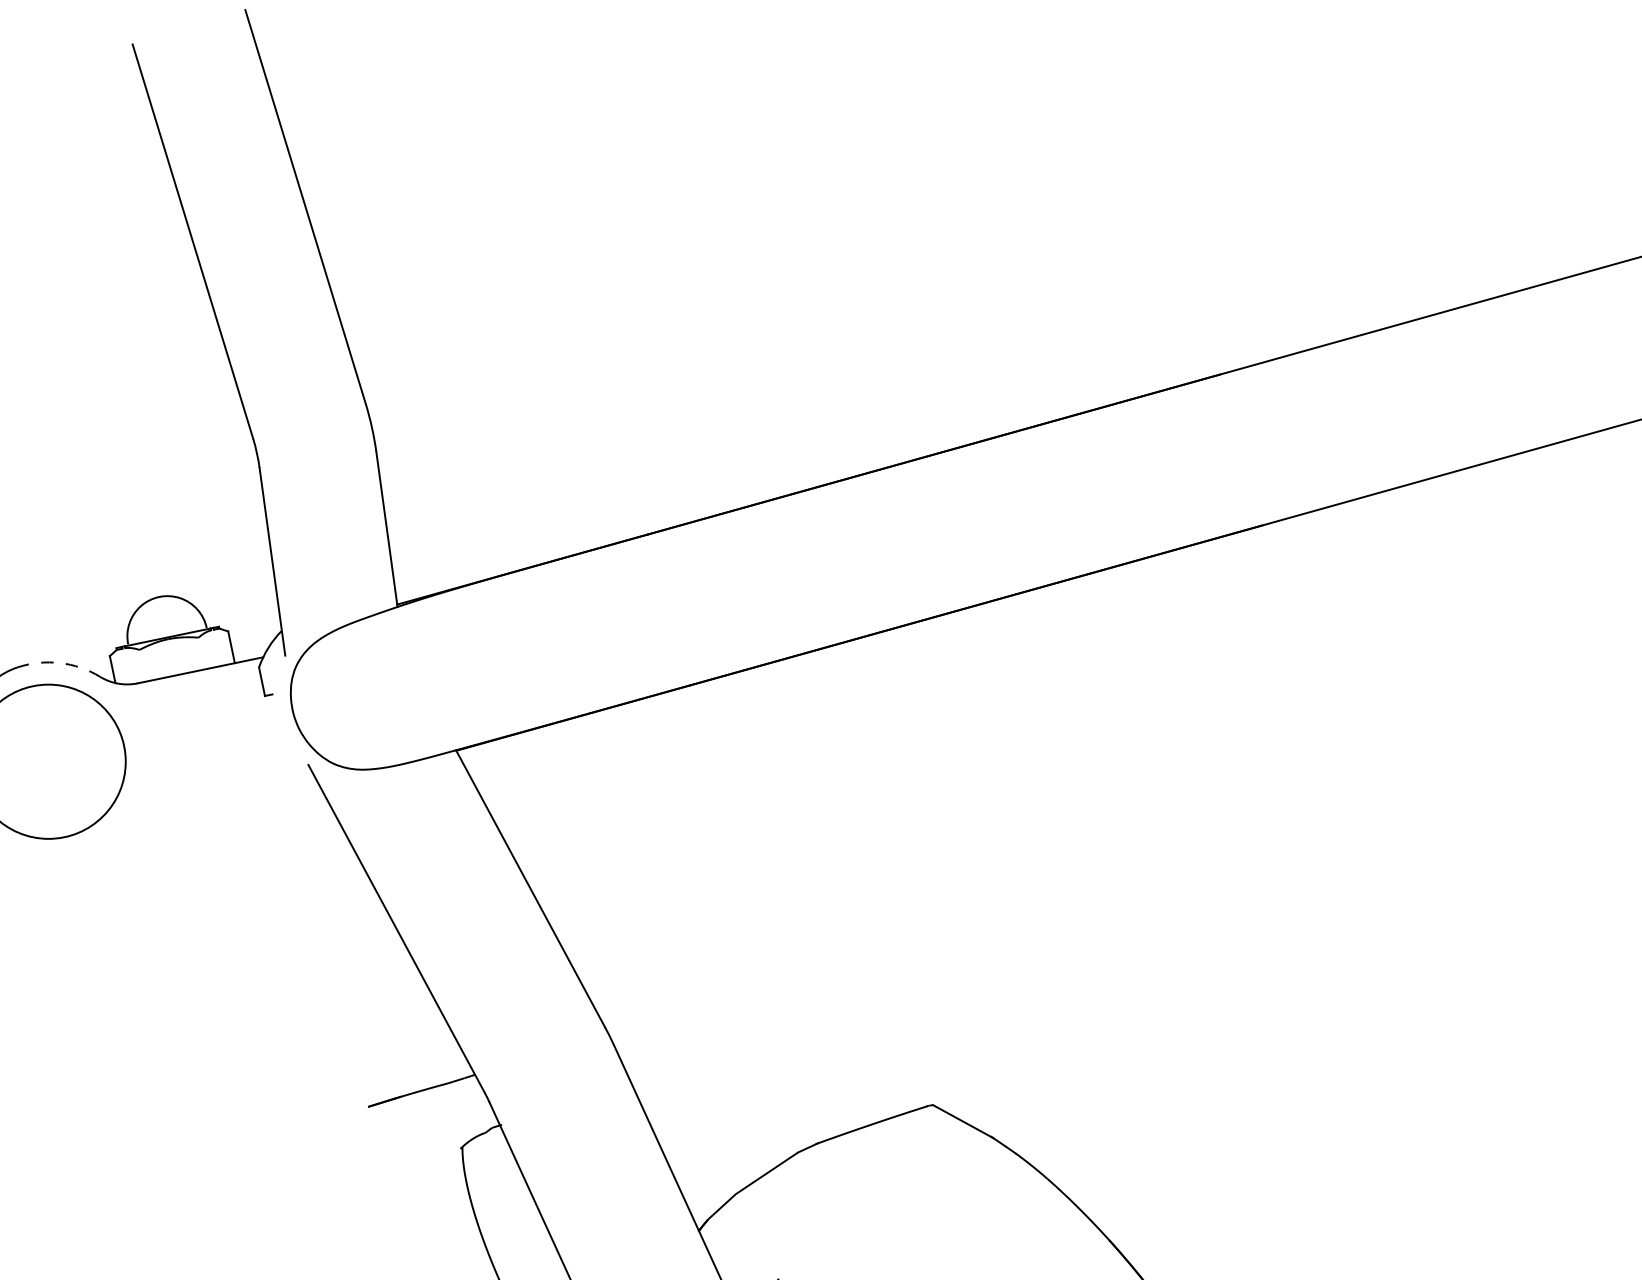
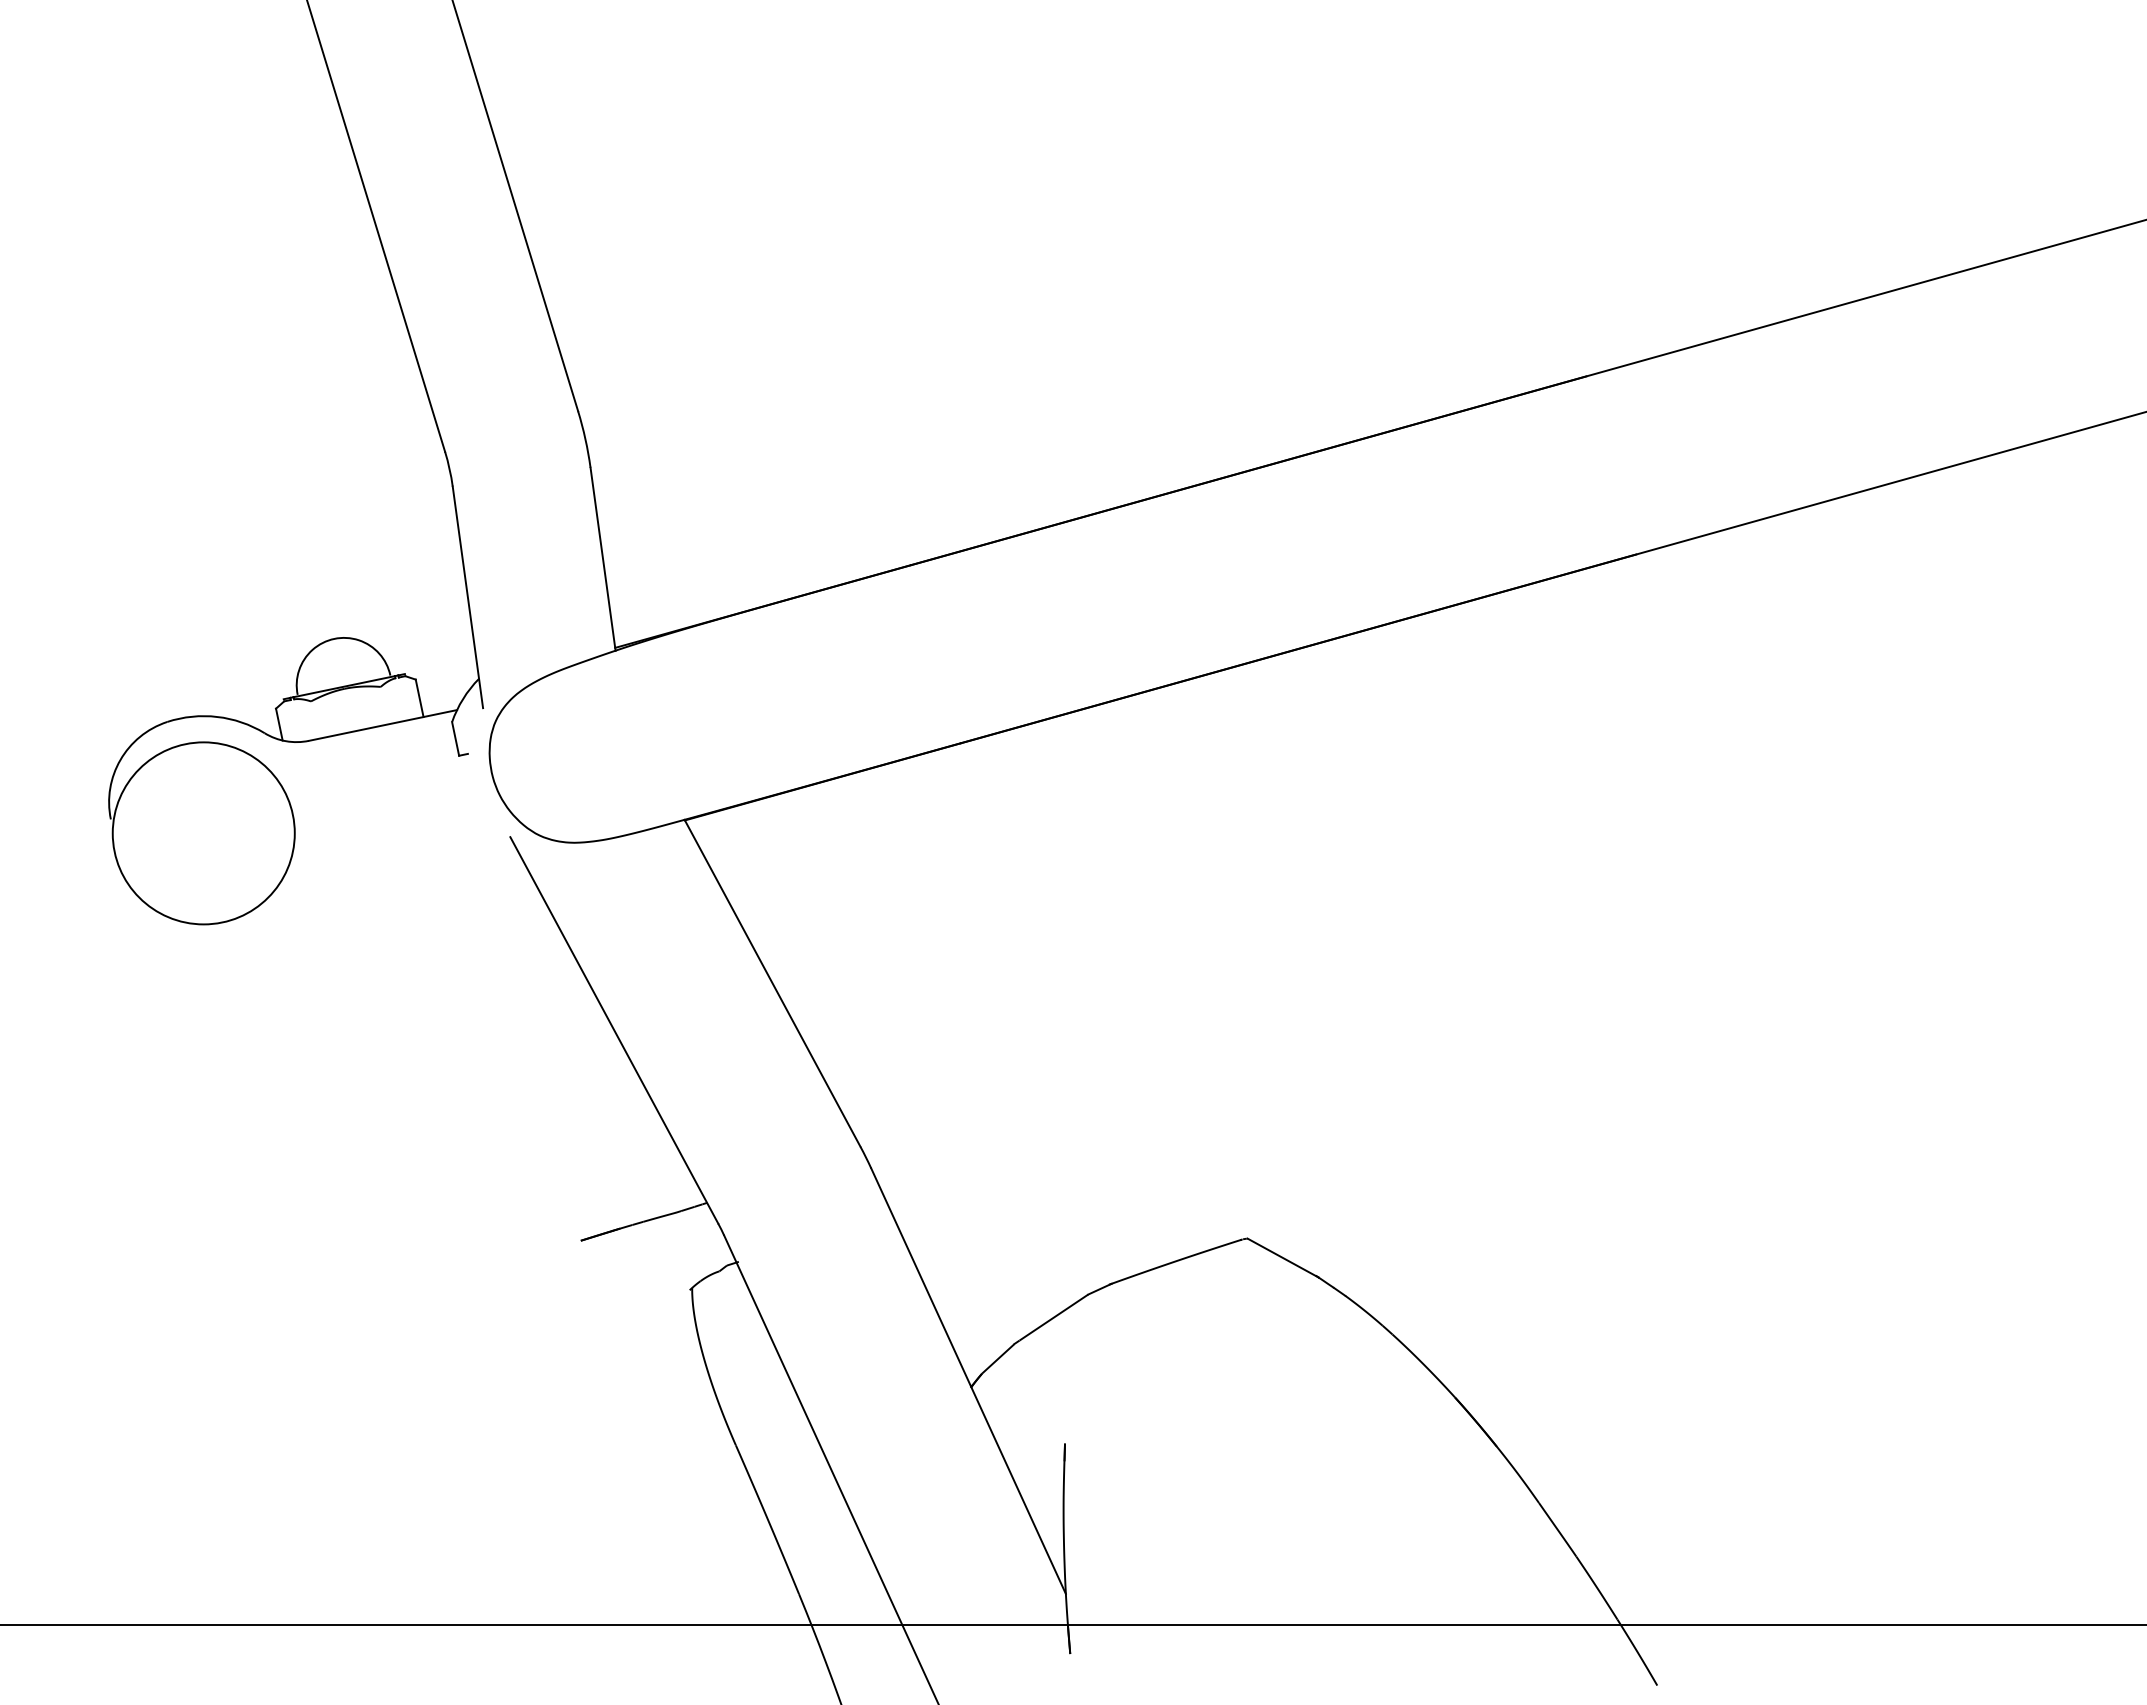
arc: (60, 662) -> (217, 716), dashed -> solid

